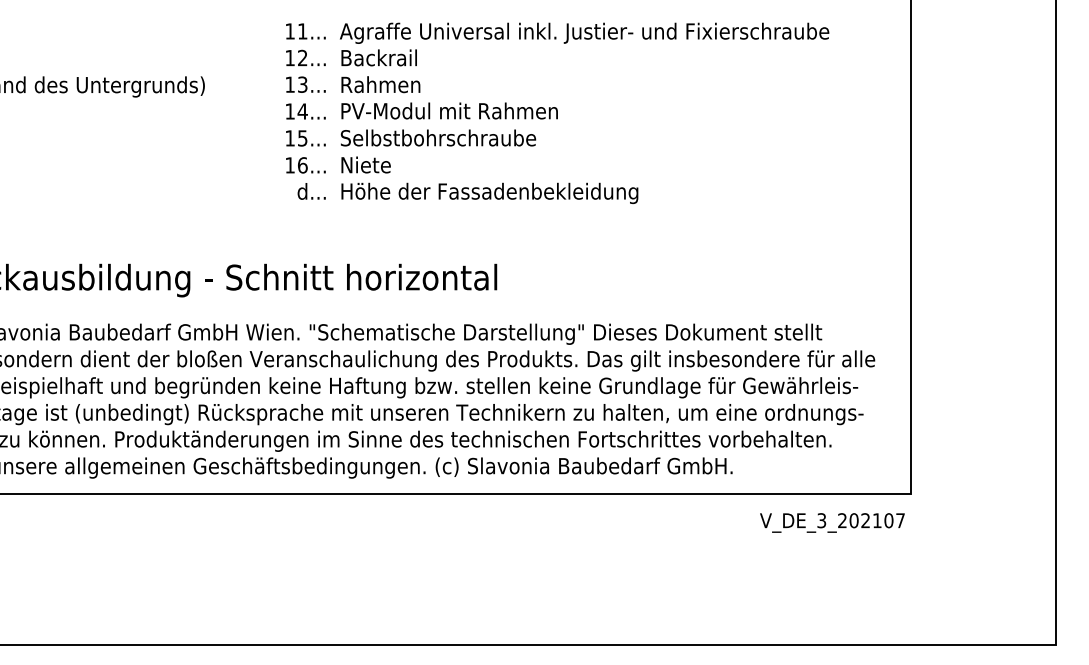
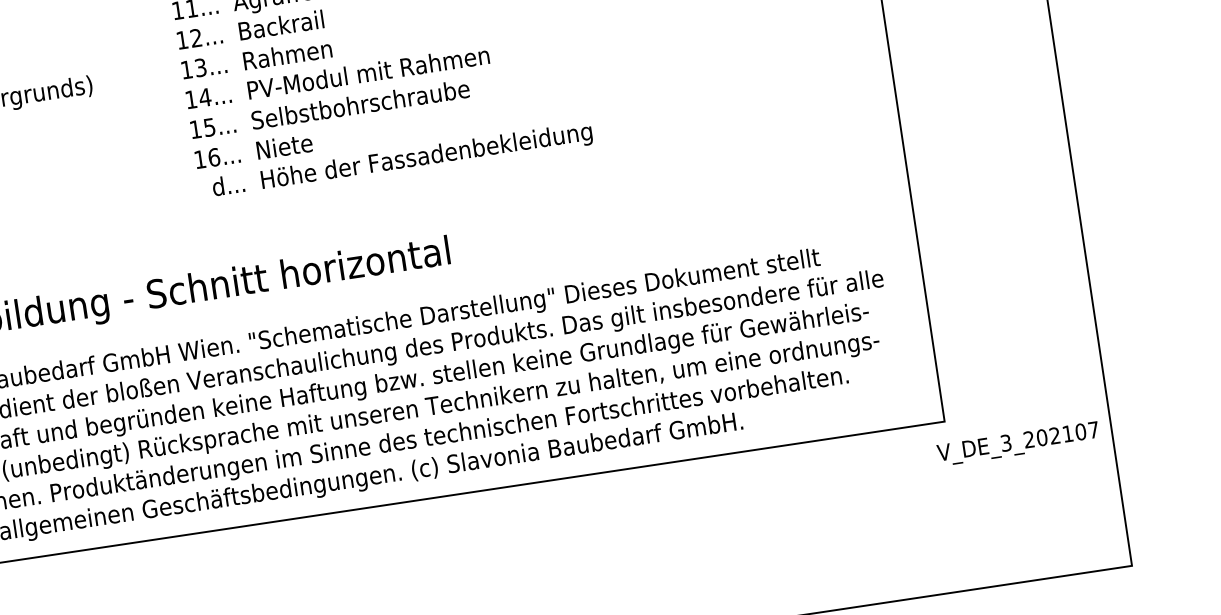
text: (832, 522) -> (1018, 443), moved

